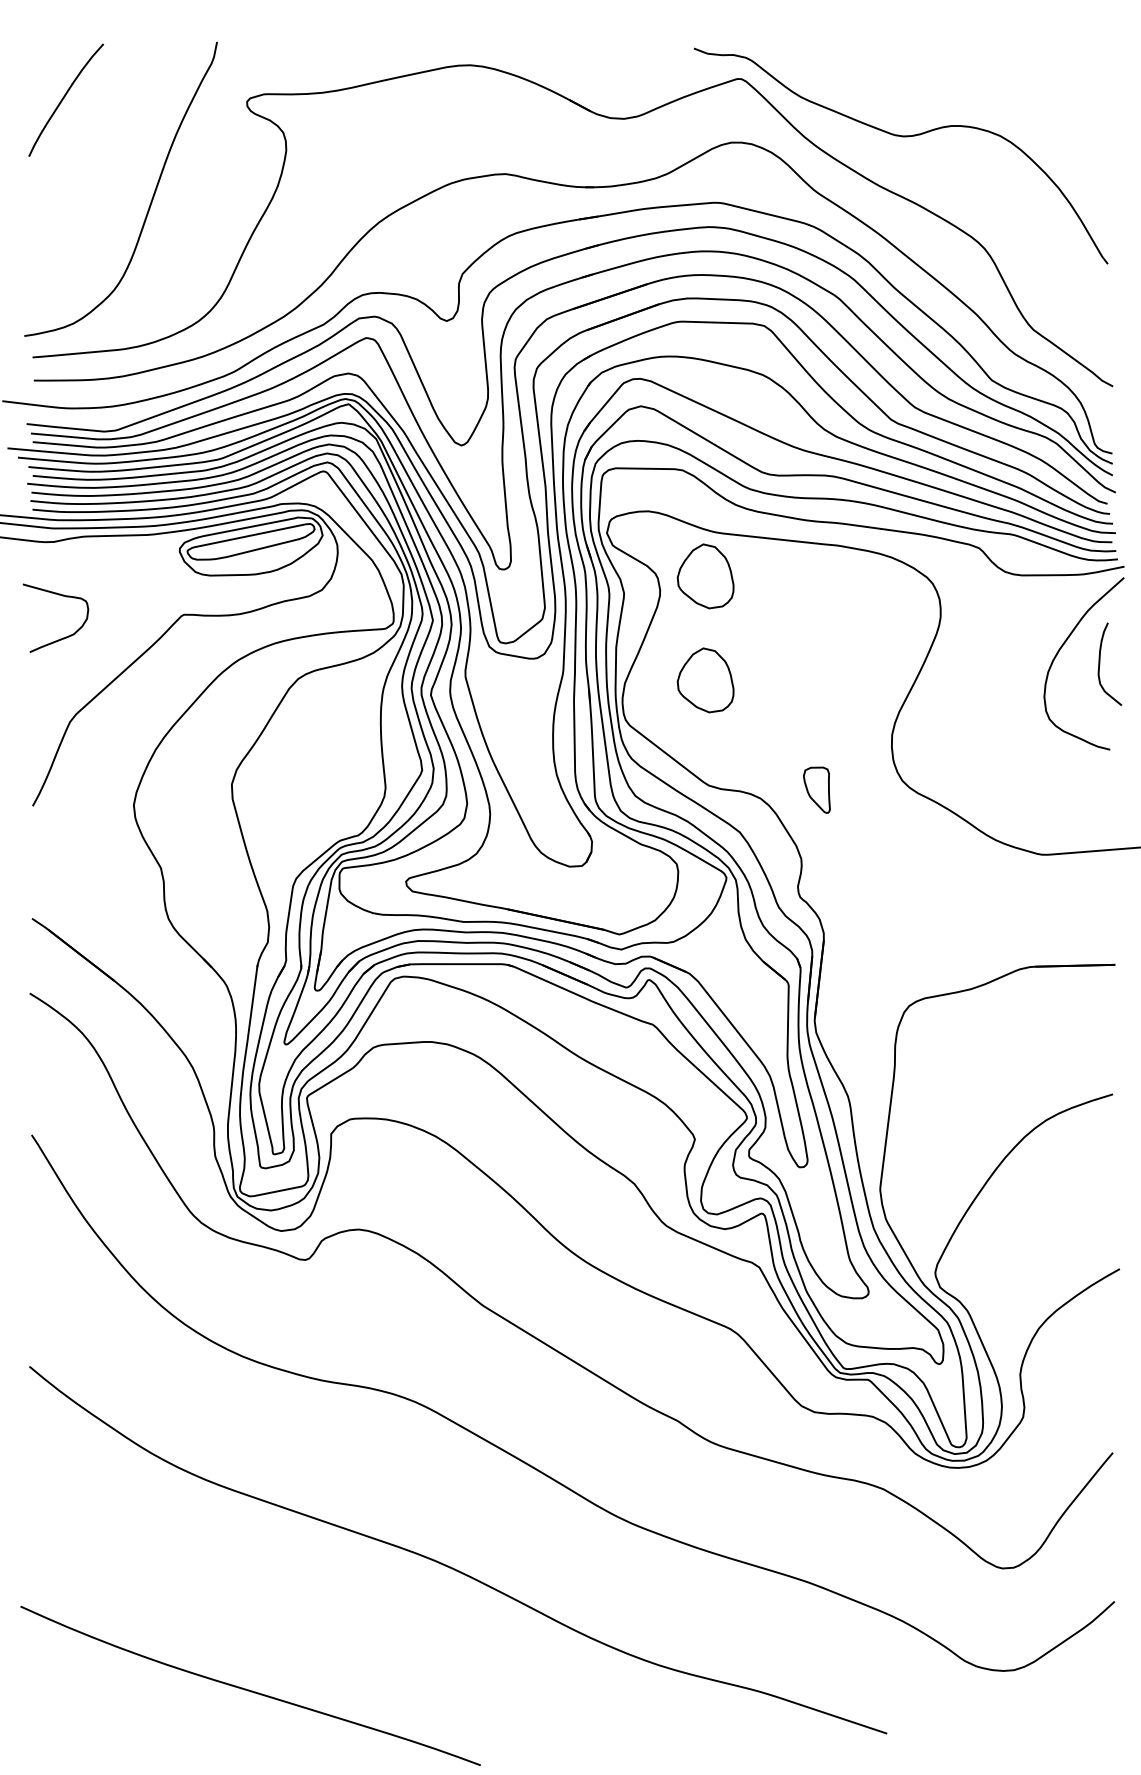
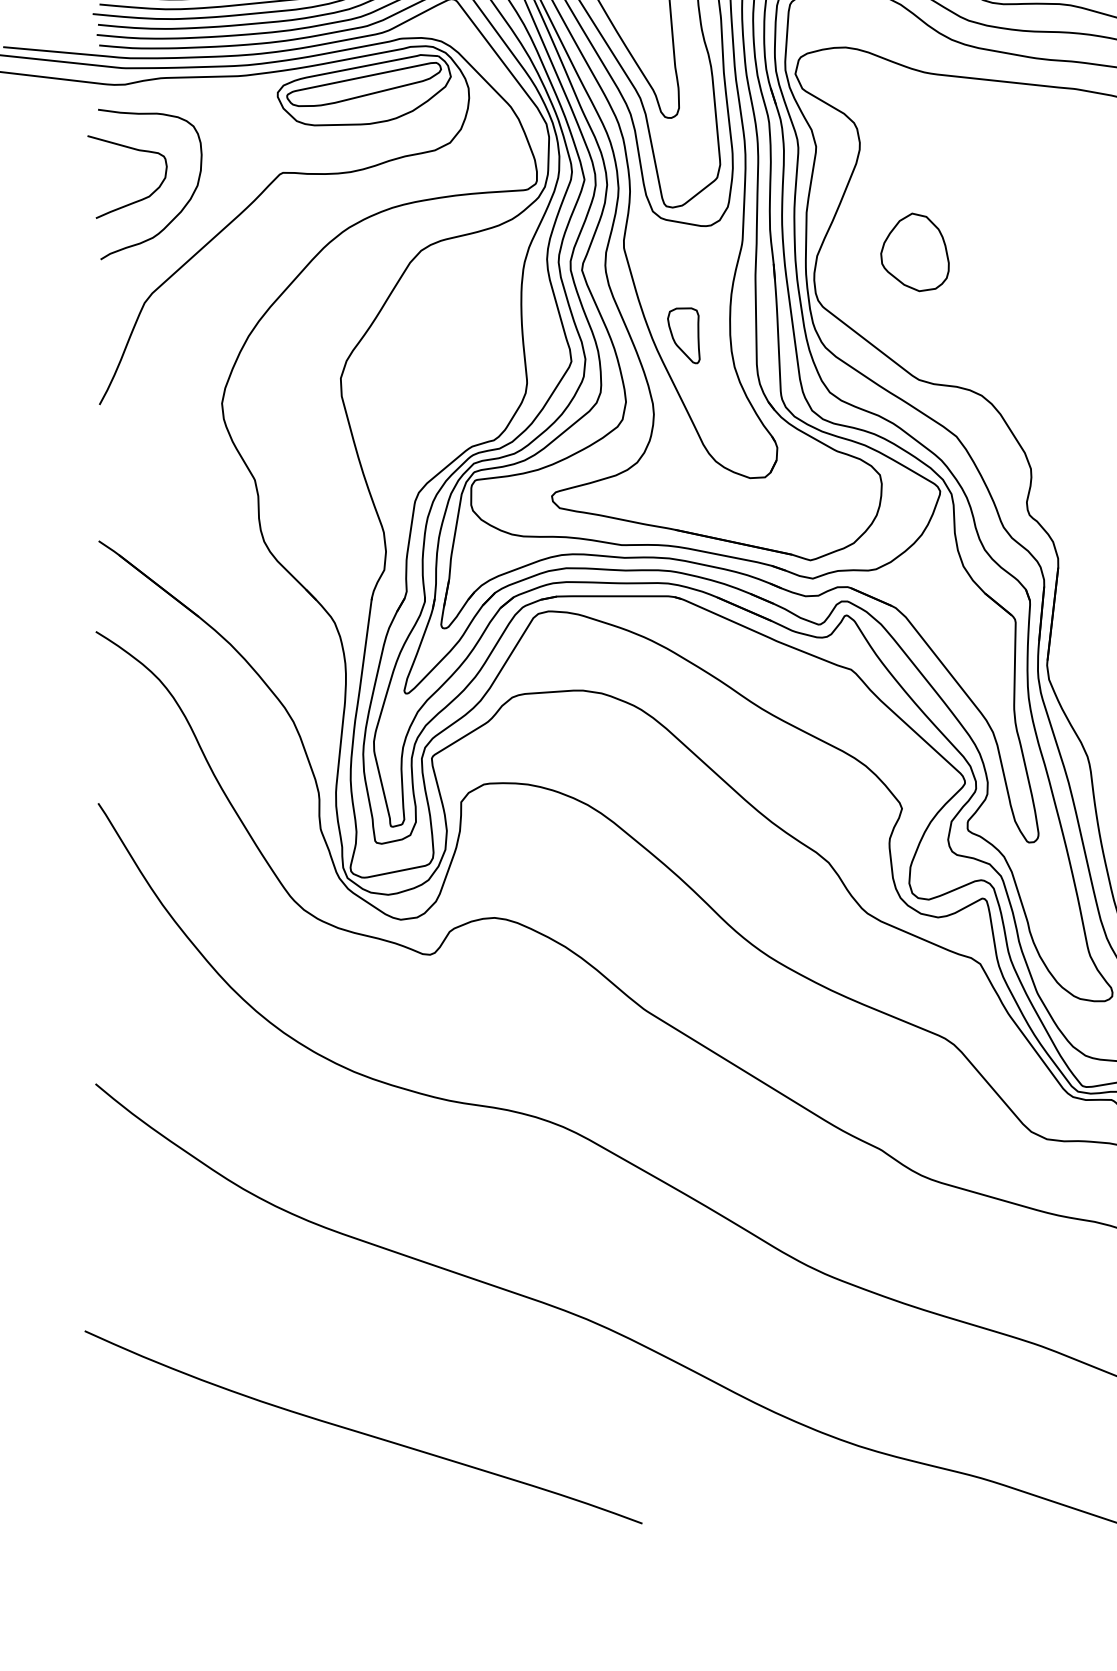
part: (705, 576) -> (914, 126), removed
curve: (102, 641) -> (184, 205), added
part: (816, 789) -> (683, 334), moved
curve: (249, 1689) -> (362, 1431), moved

